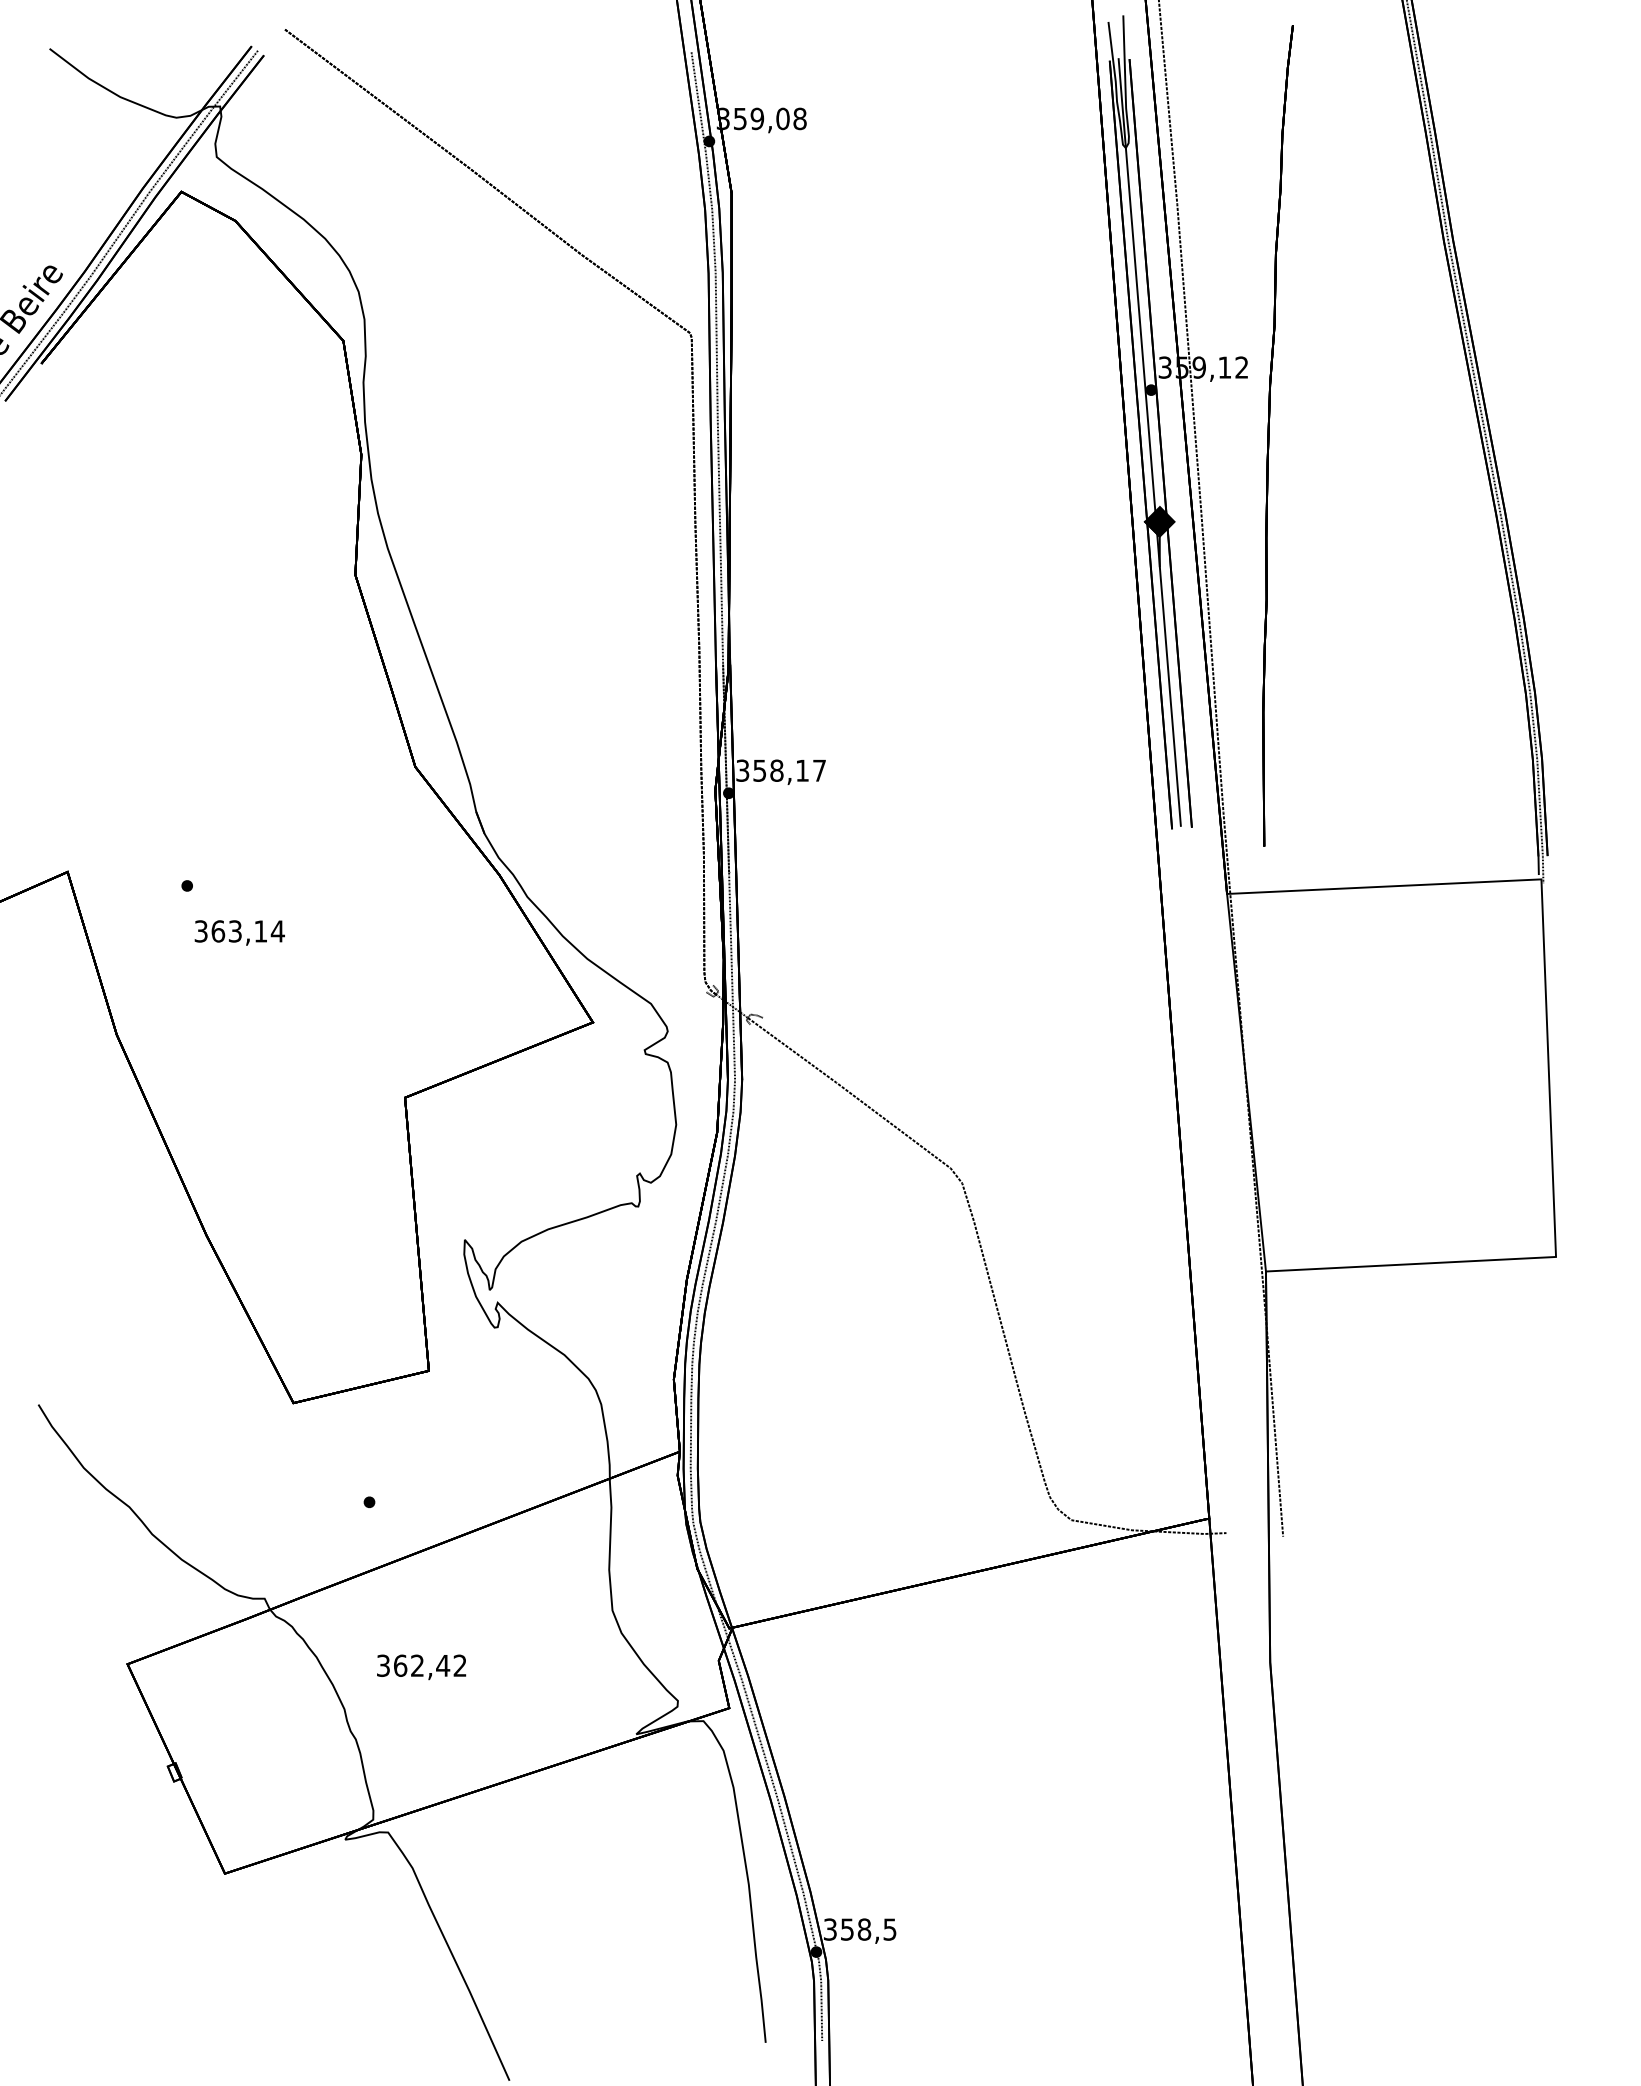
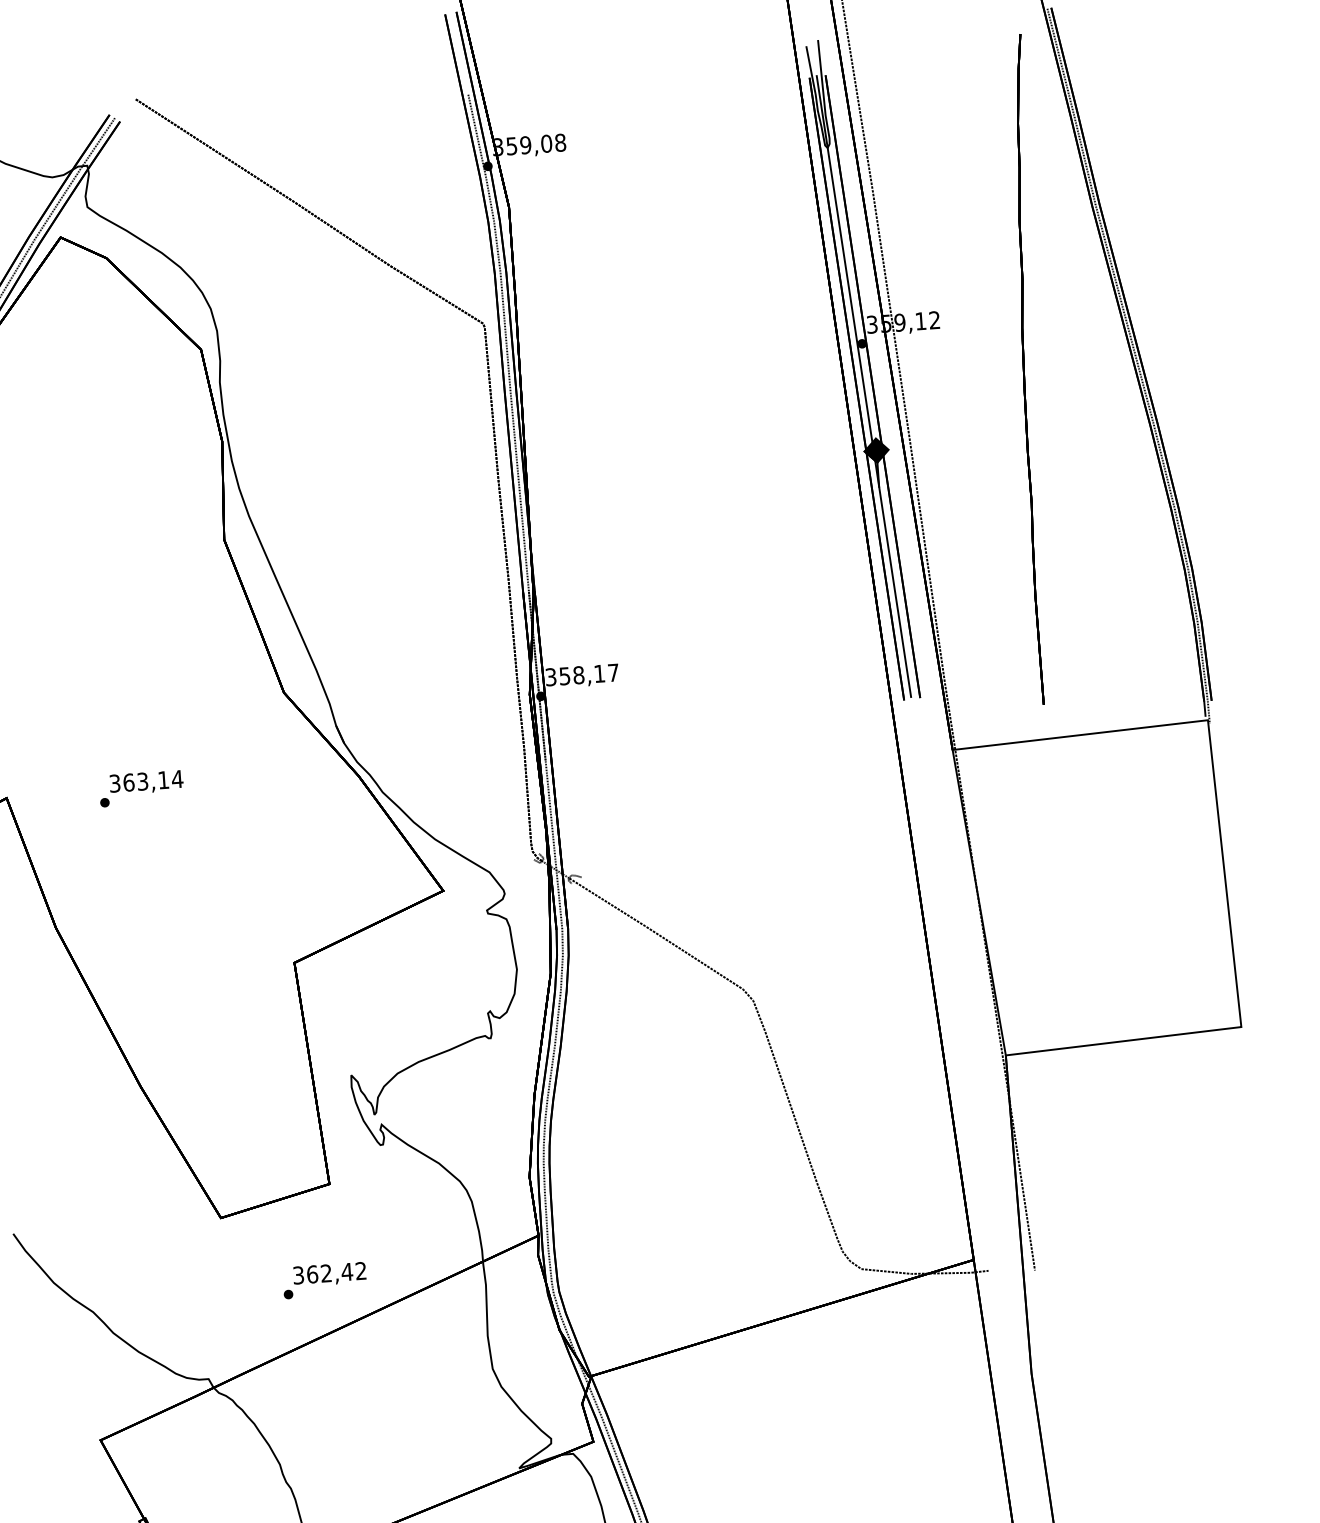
part: (1269, 435) -> (1024, 369), moved
text: (239, 932) -> (146, 782), moved
text: (421, 1667) -> (329, 1274), moved

